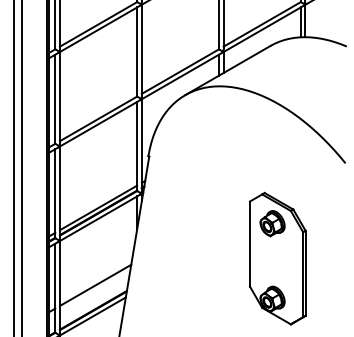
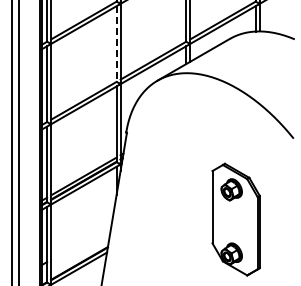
line: (136, 52) -> (116, 44), solid -> dashed
line: (95, 284) -> (81, 241), removed

